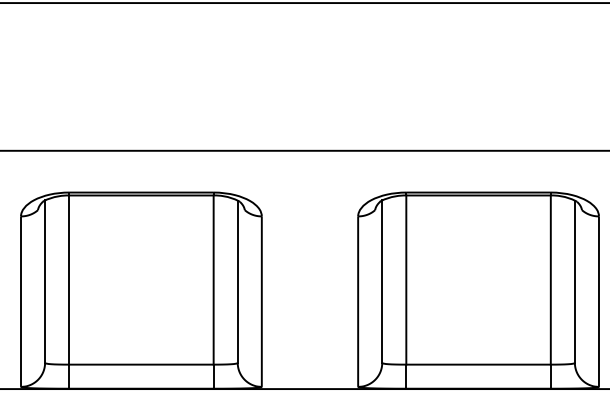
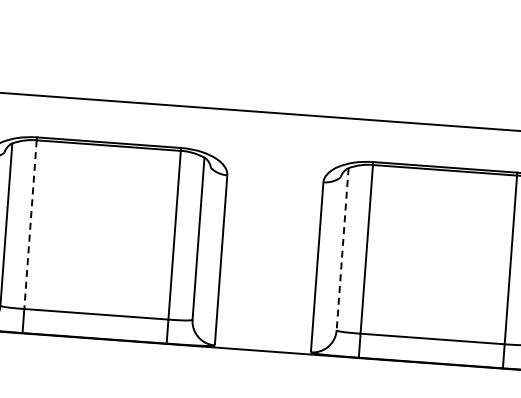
line: (69, 280) -> (30, 225), solid -> dashed
line: (382, 282) -> (342, 250), solid -> dashed

